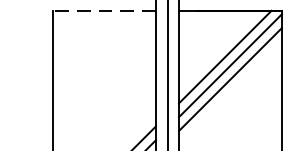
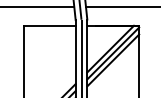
line: (104, 10) -> (49, 25), dashed -> solid

